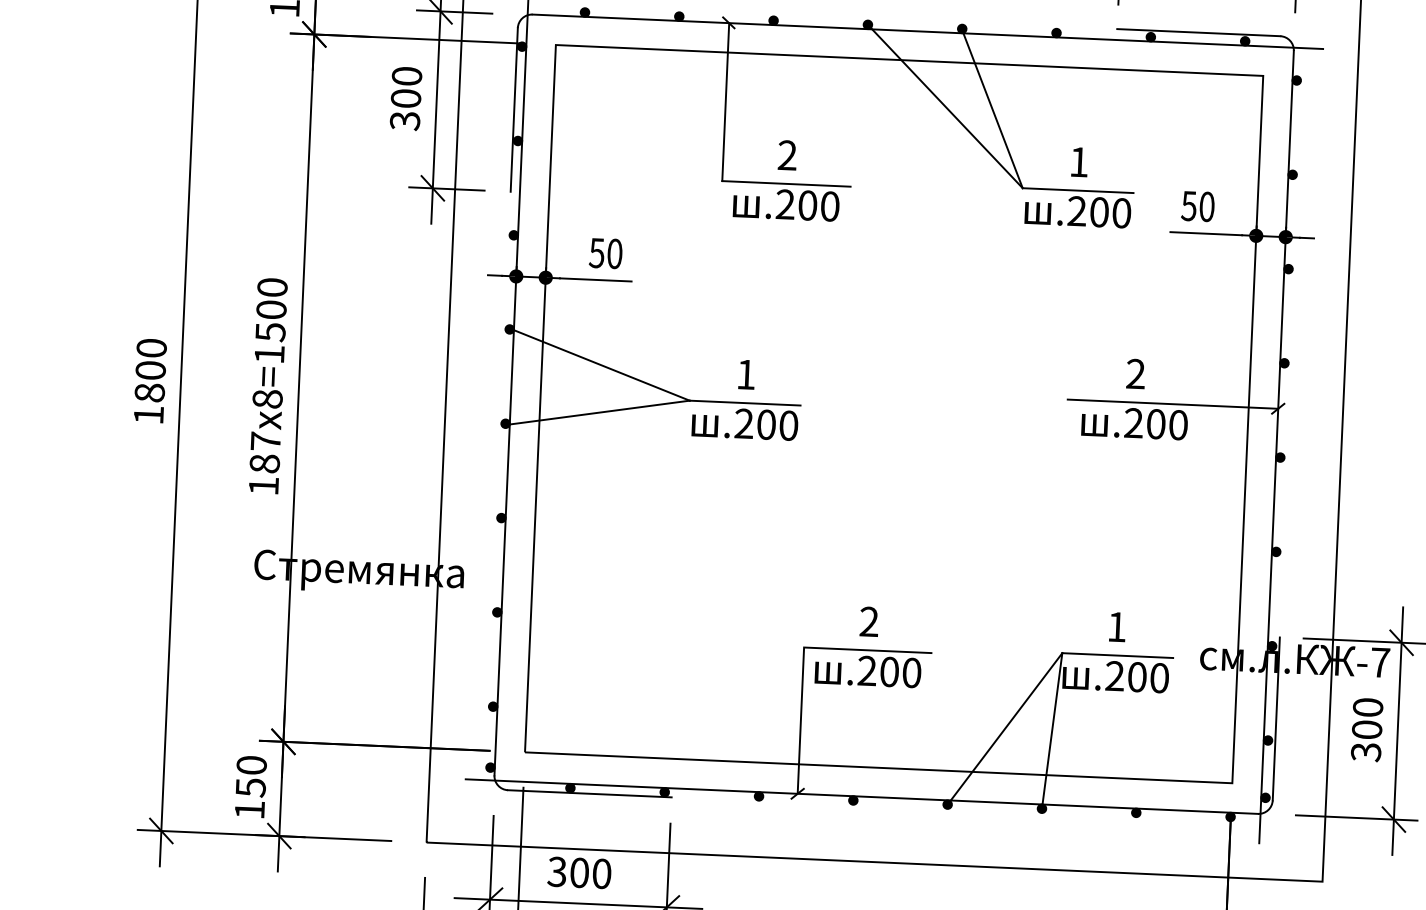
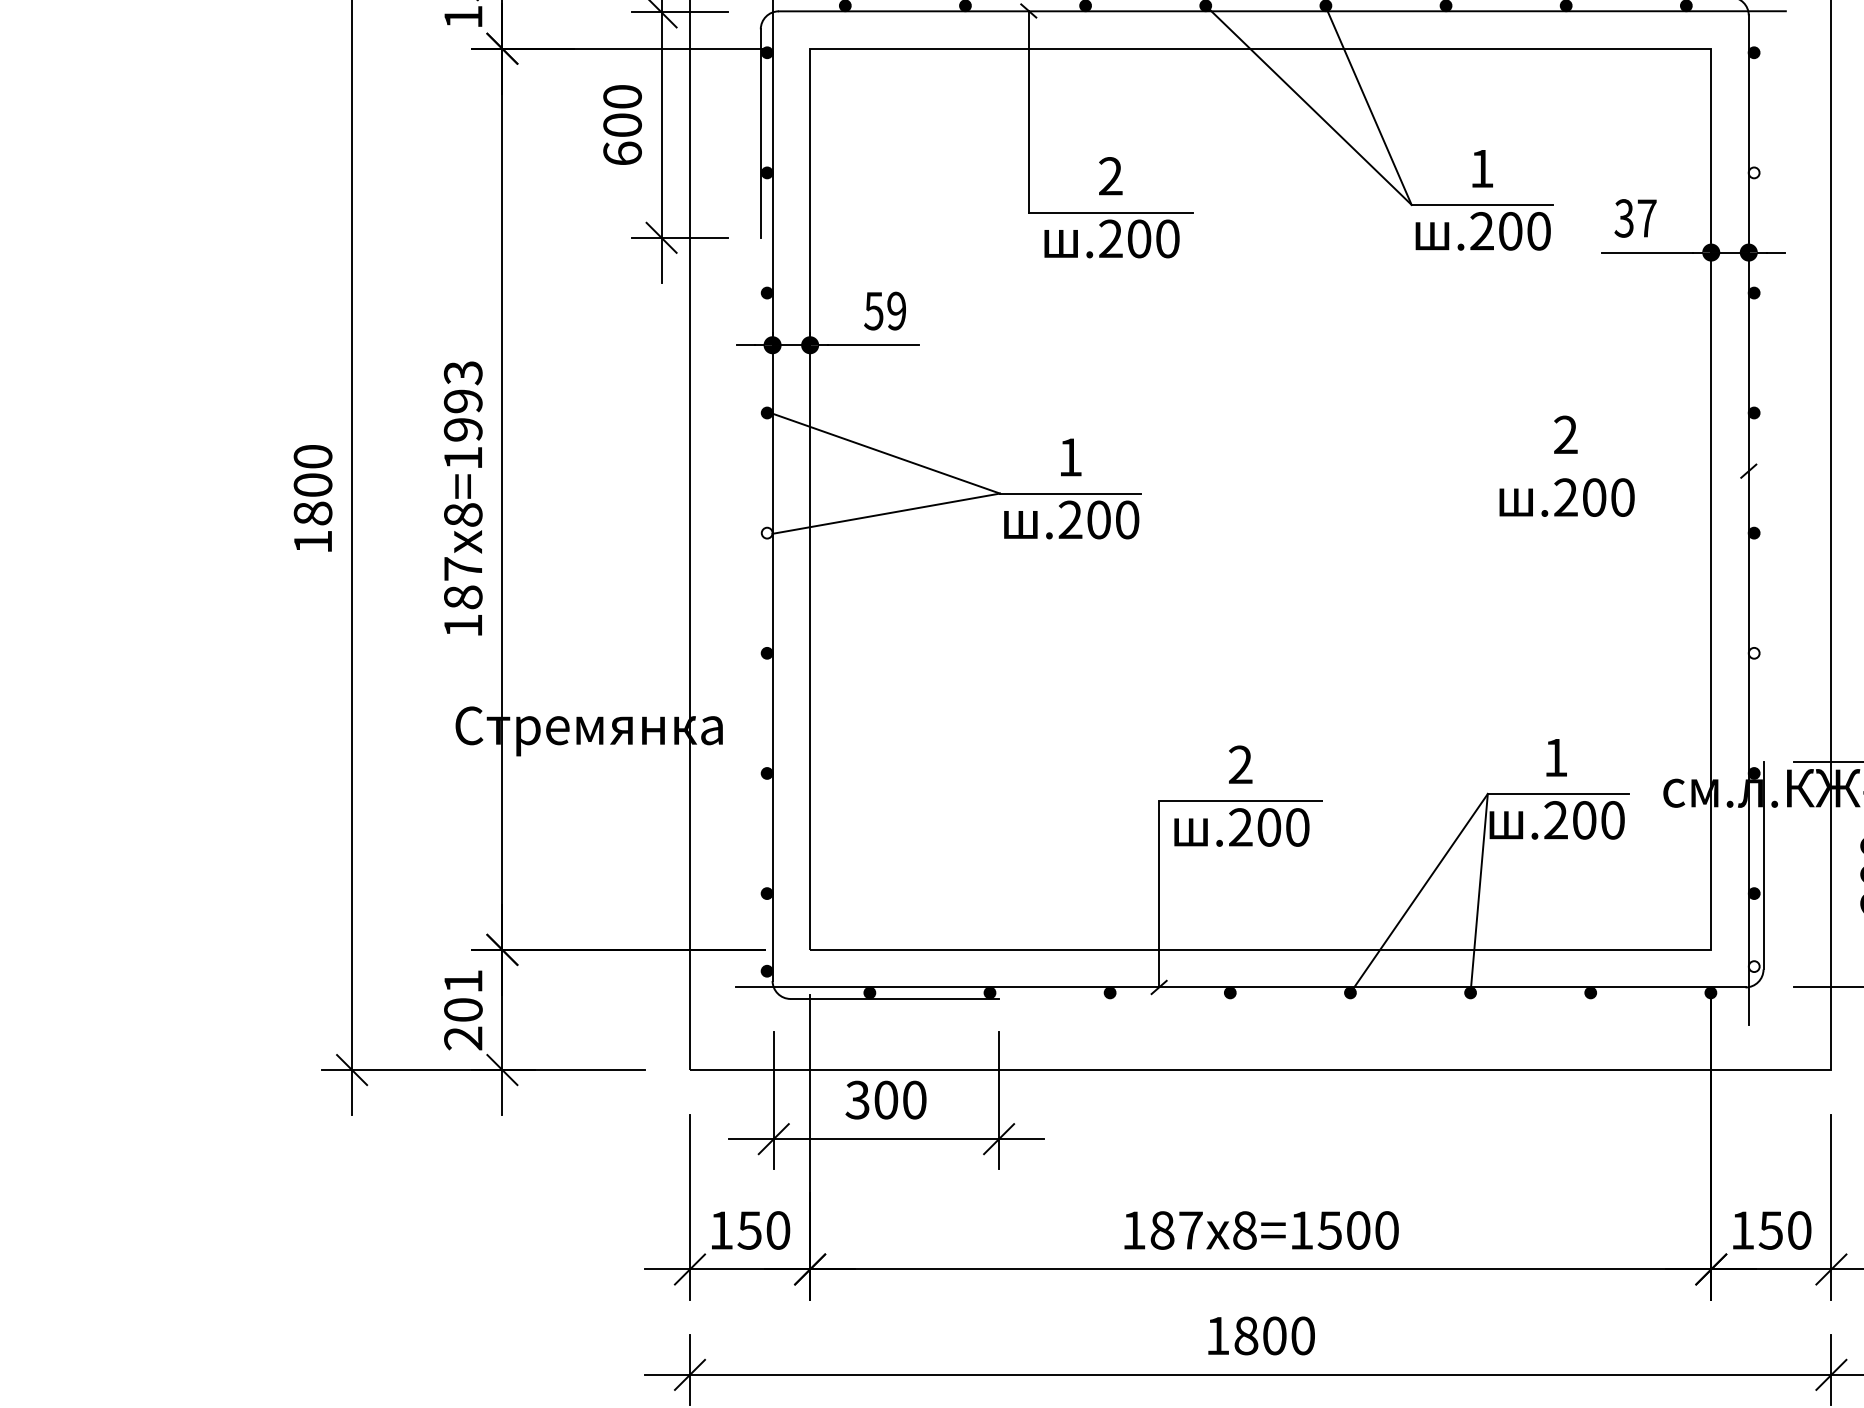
text: (405, 120) -> (622, 153), 300 -> 600
fill: (1292, 174) -> (1753, 172), removed
text: (1197, 206) -> (1635, 218), 50 -> 37
text: (614, 253) -> (896, 310), 50 -> 59
text: (270, 309) -> (462, 401), 8=1500 -> 8=1993
line: (1172, 404) -> (1614, 471), removed
fill: (505, 423) -> (766, 532), removed
fill: (1275, 551) -> (1753, 652), removed
text: (250, 787) -> (463, 1009), 150 -> 201
fill: (1264, 797) -> (1753, 966), removed

